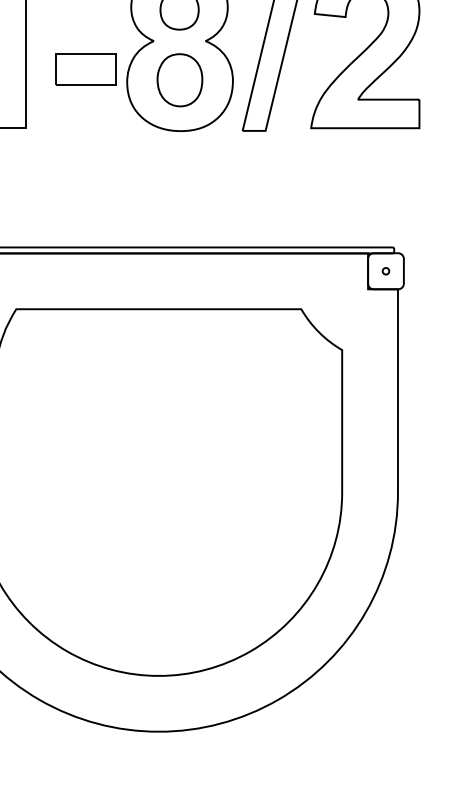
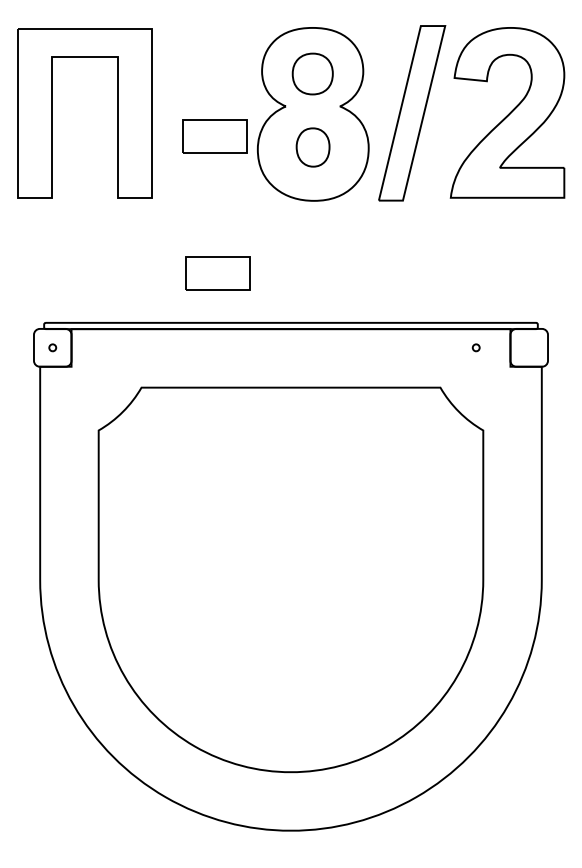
part: (179, 80) -> (312, 147), size x0.7
part: (88, 200) -> (217, 273), added
part: (385, 270) -> (475, 347), moved

